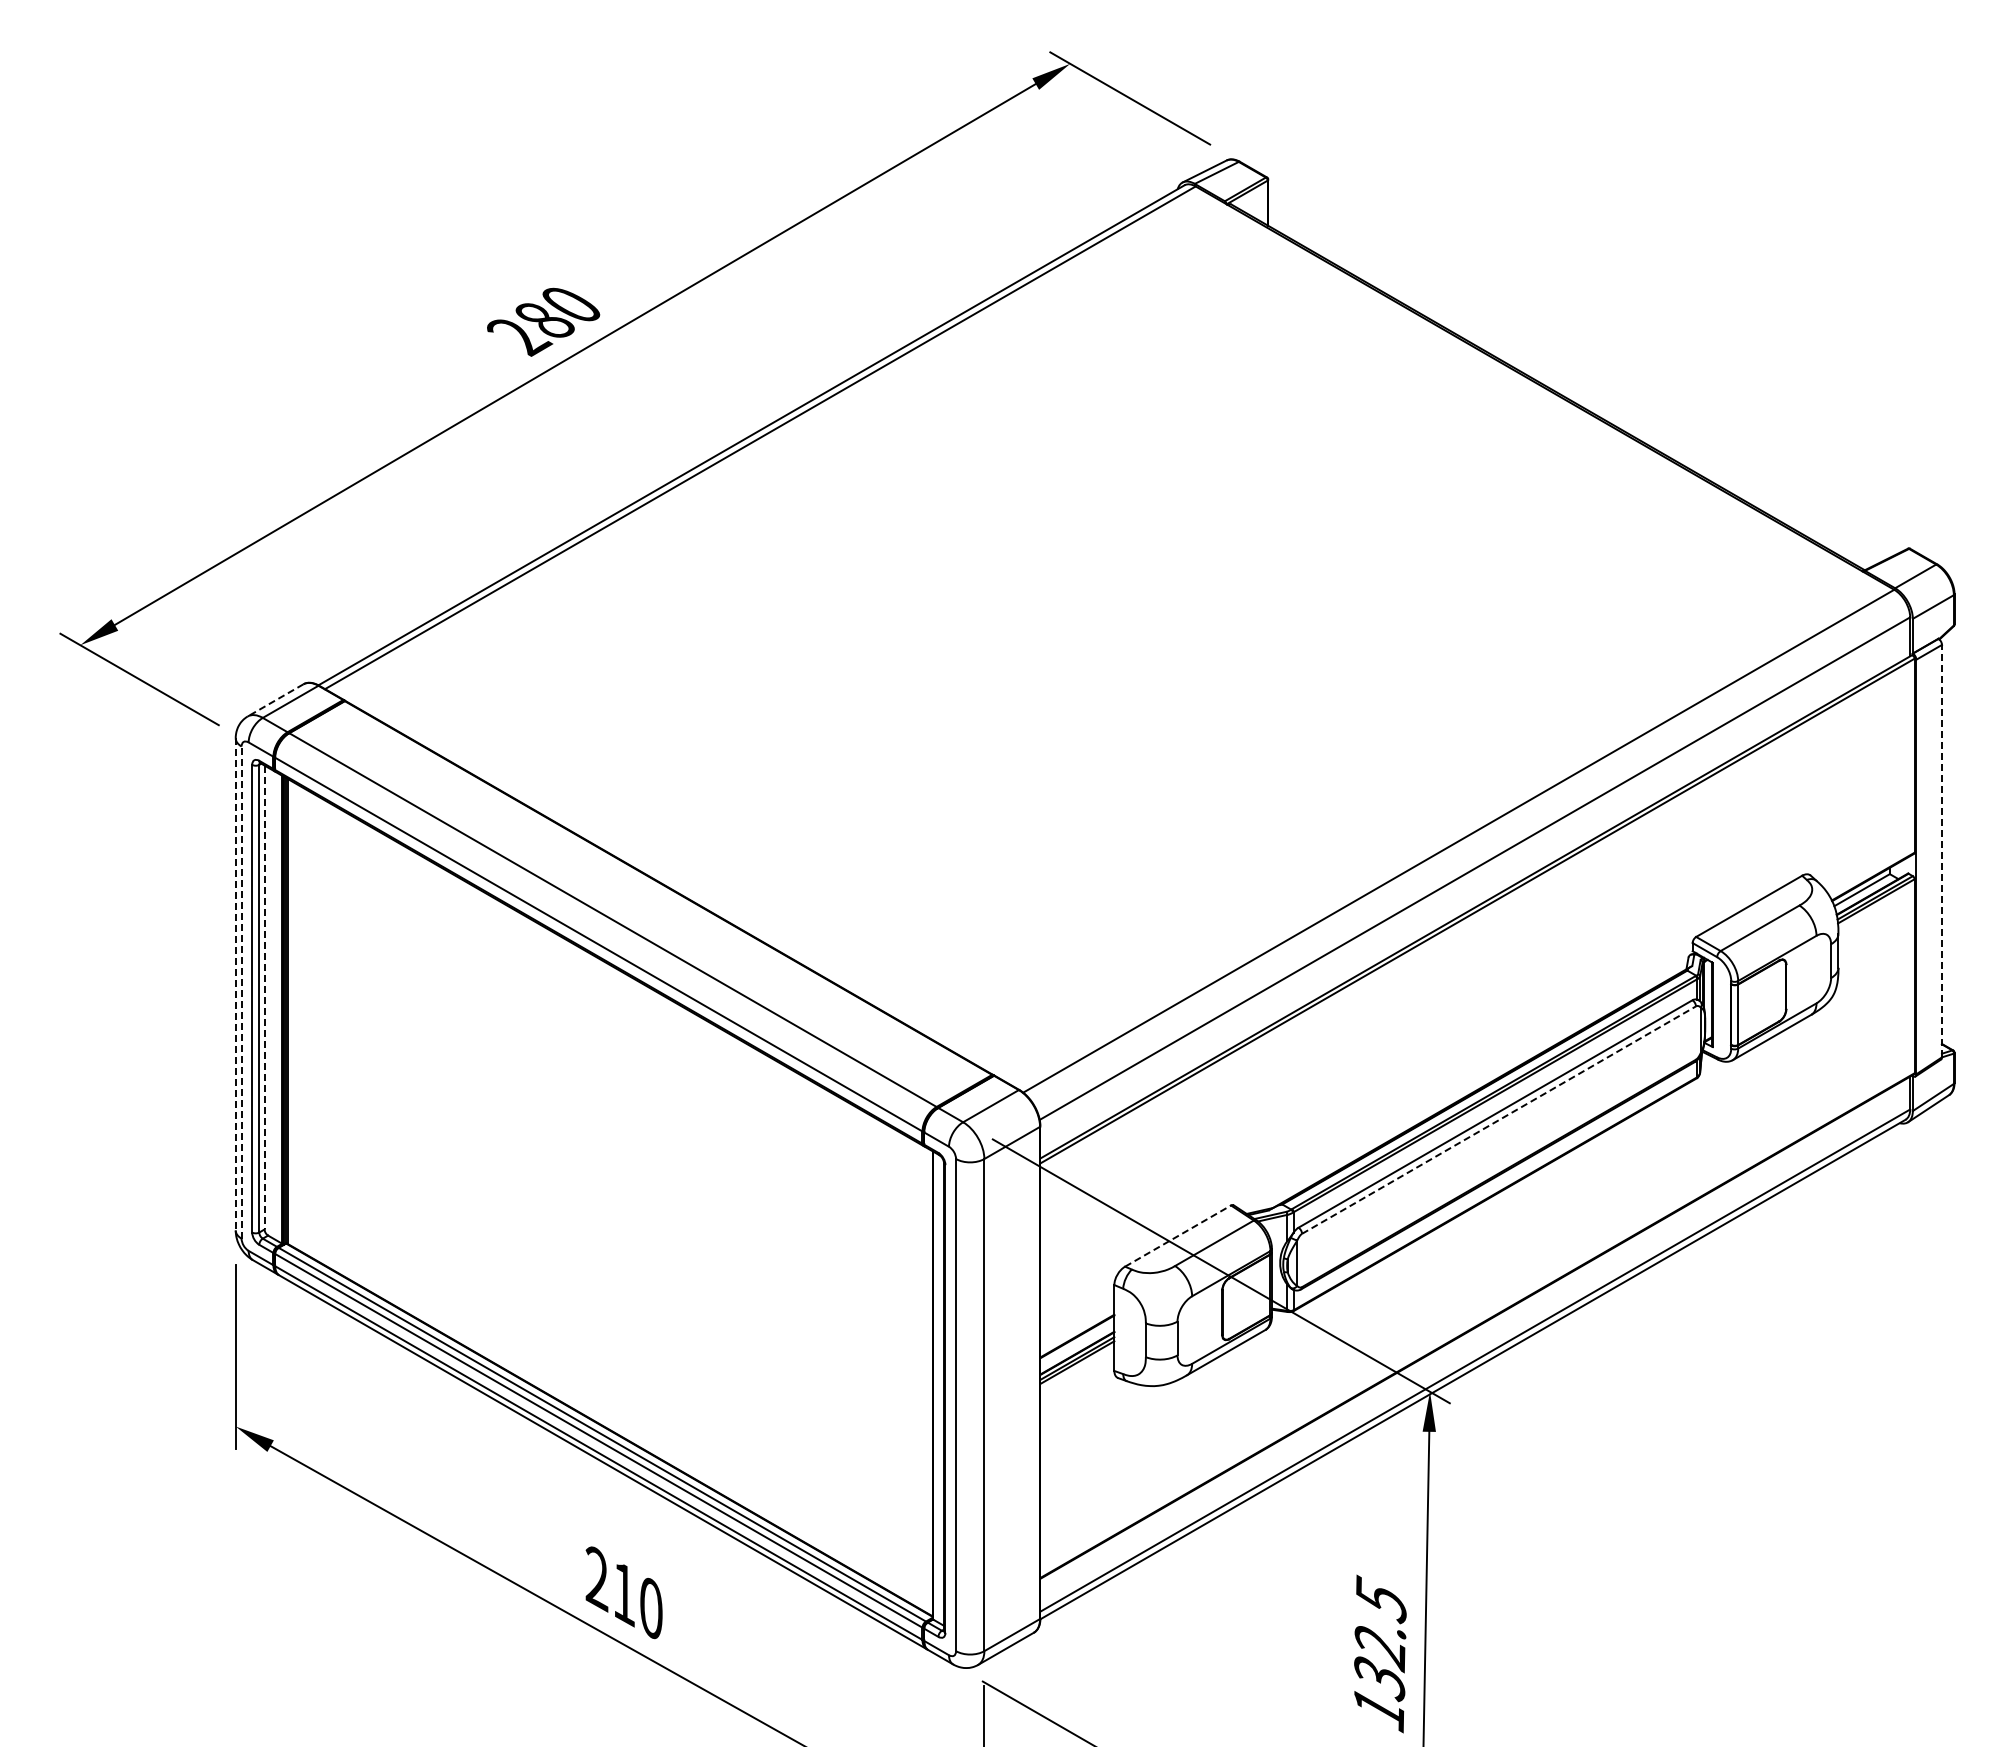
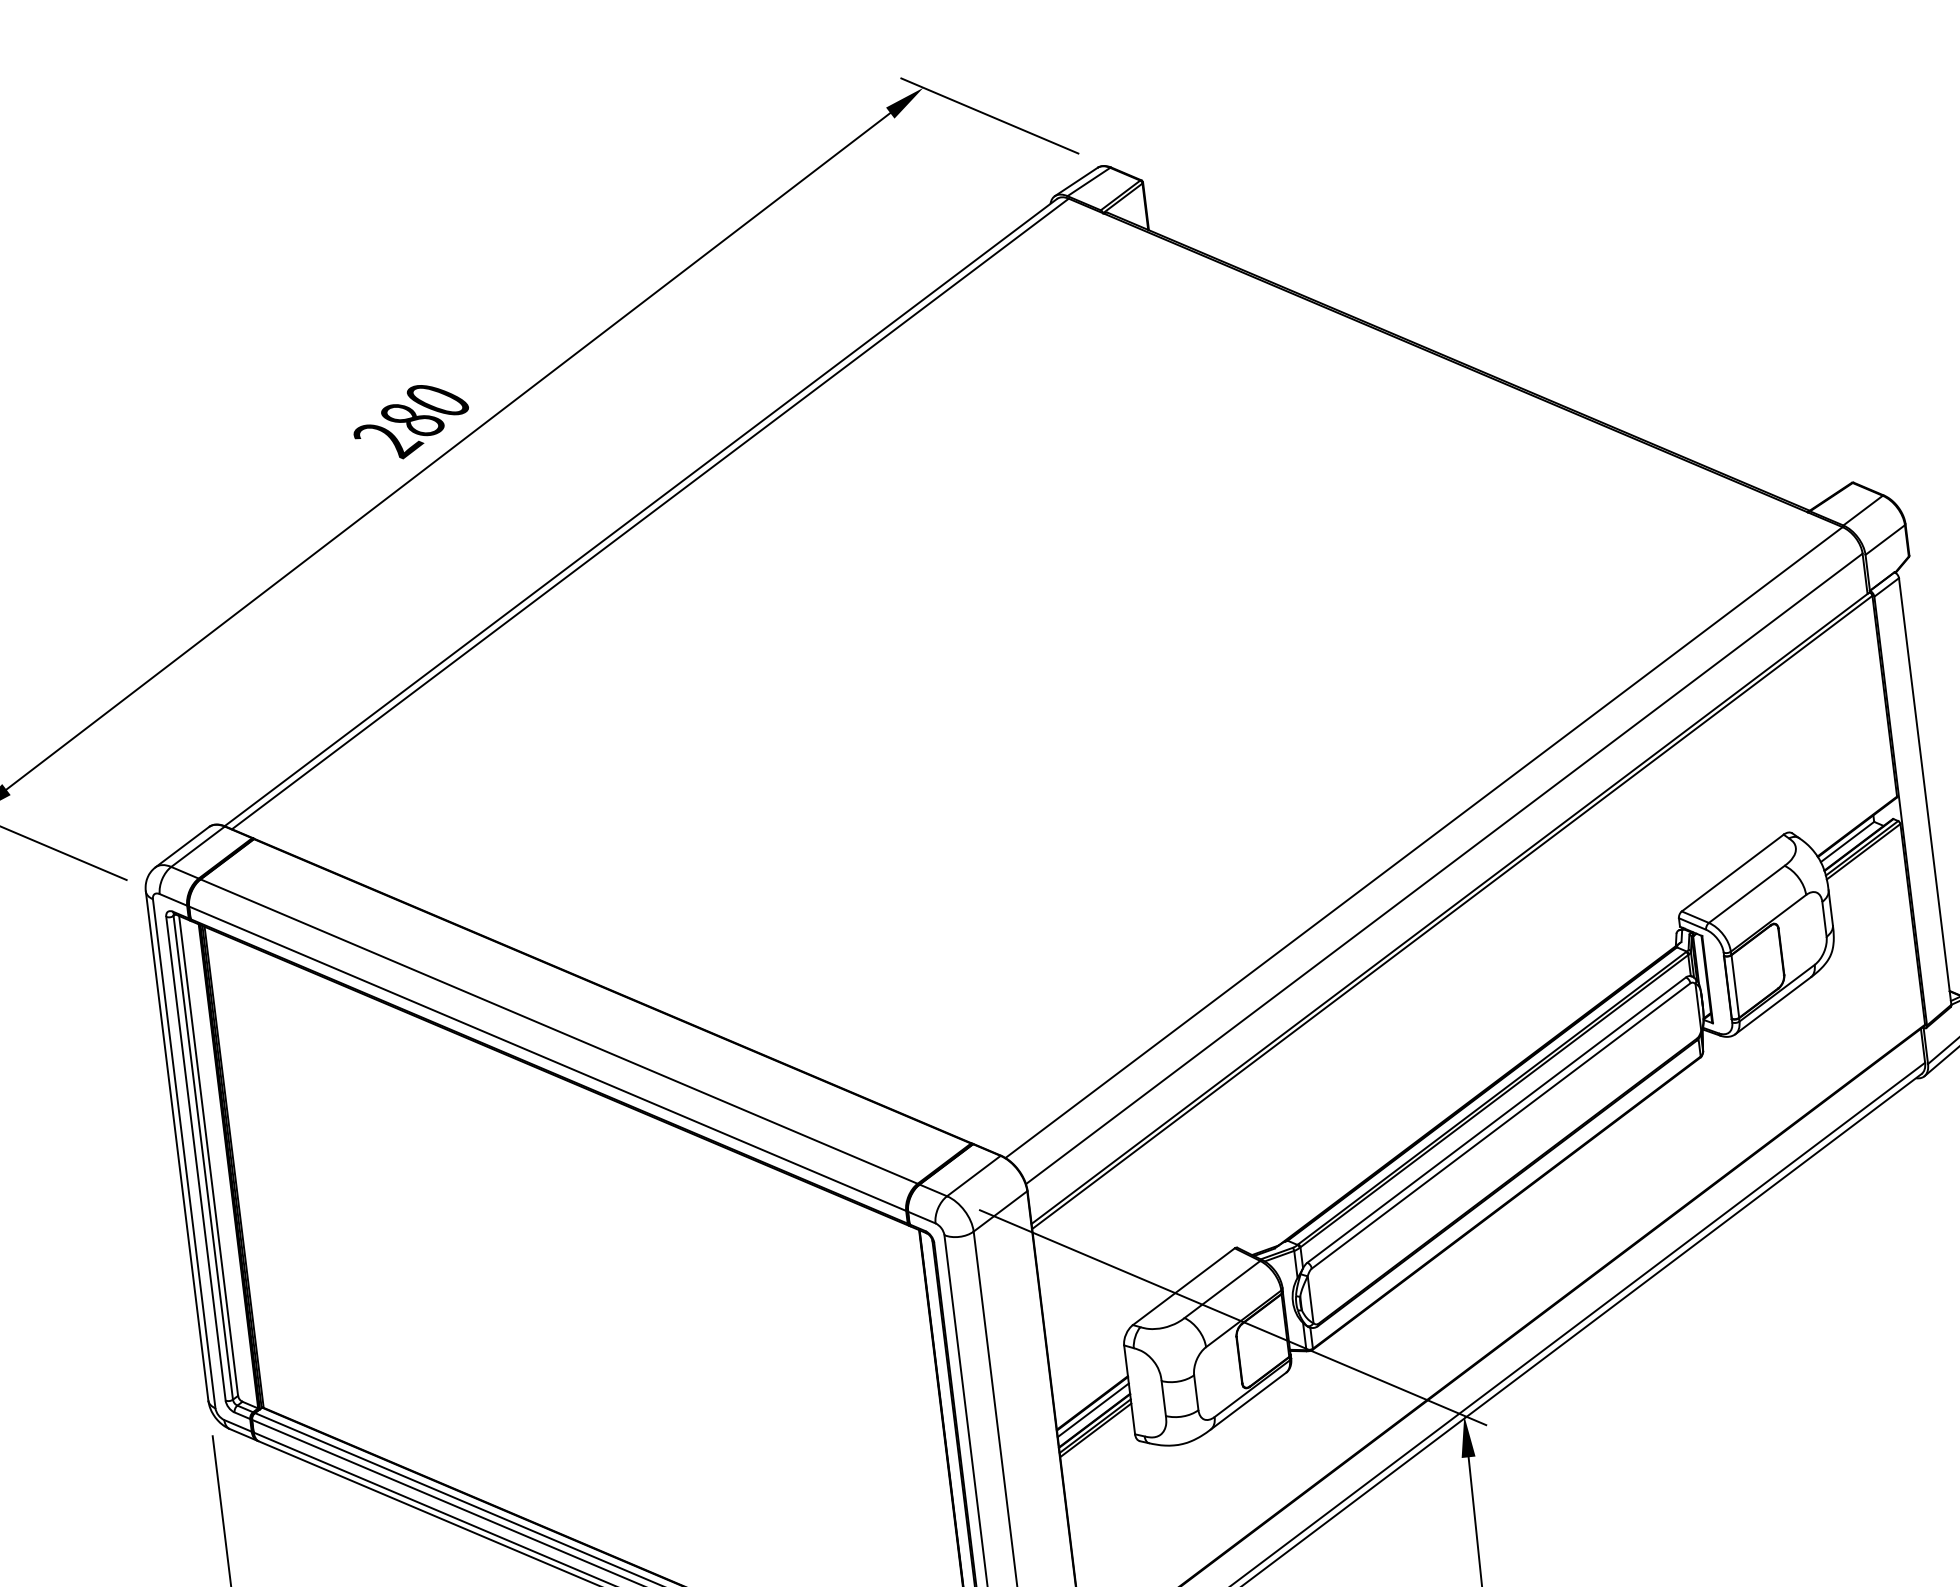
line: (275, 700) -> (182, 847), dashed -> solid
line: (1941, 850) -> (1924, 790), dashed -> solid
line: (235, 984) -> (176, 1146), dashed -> solid
line: (241, 992) -> (184, 1153), dashed -> solid
line: (264, 997) -> (208, 1155), dashed -> solid
line: (1499, 1119) -> (1501, 1125), dashed -> solid
line: (1178, 1235) -> (1184, 1286), dashed -> solid
line: (1077, 1342) -> (1093, 1409), added

